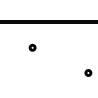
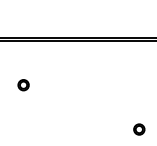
part: (32, 47) -> (23, 84), moved

